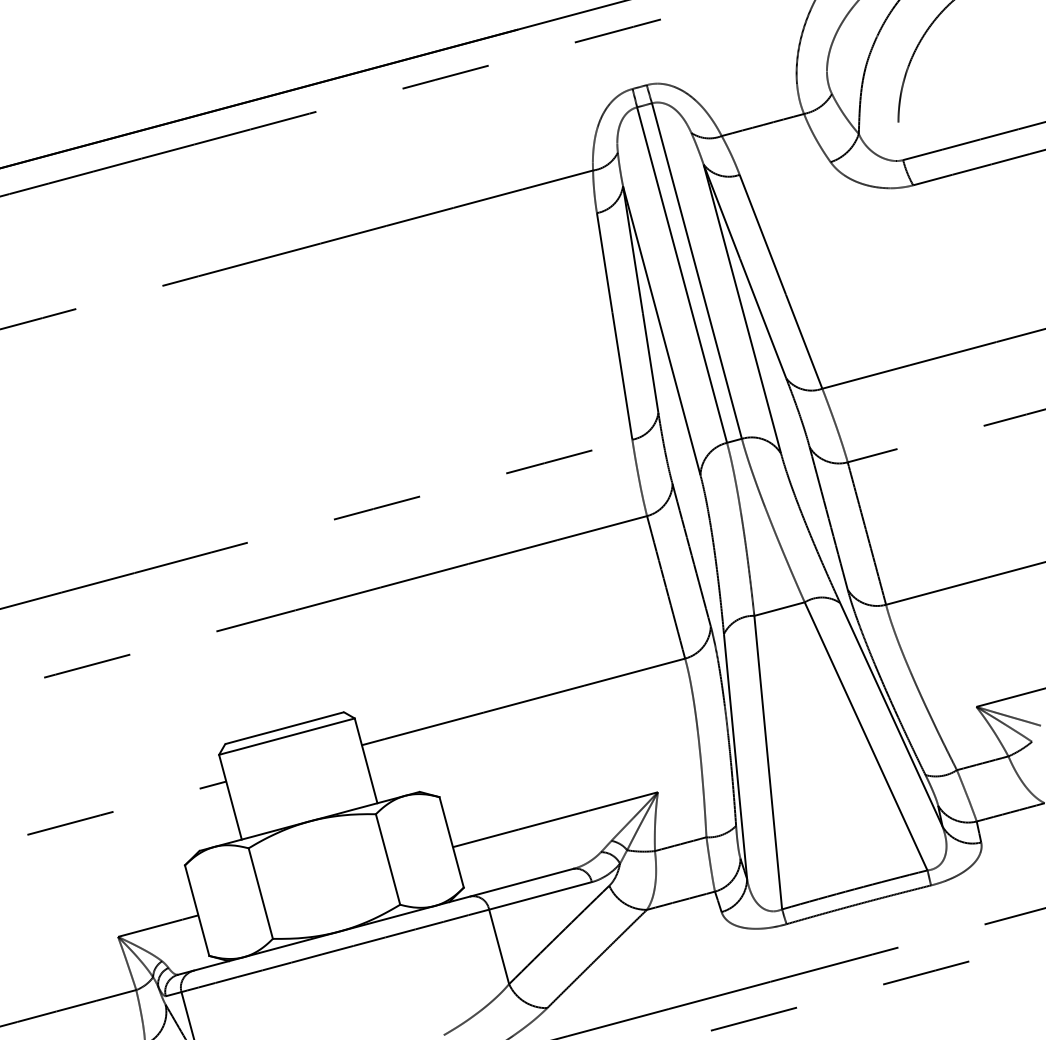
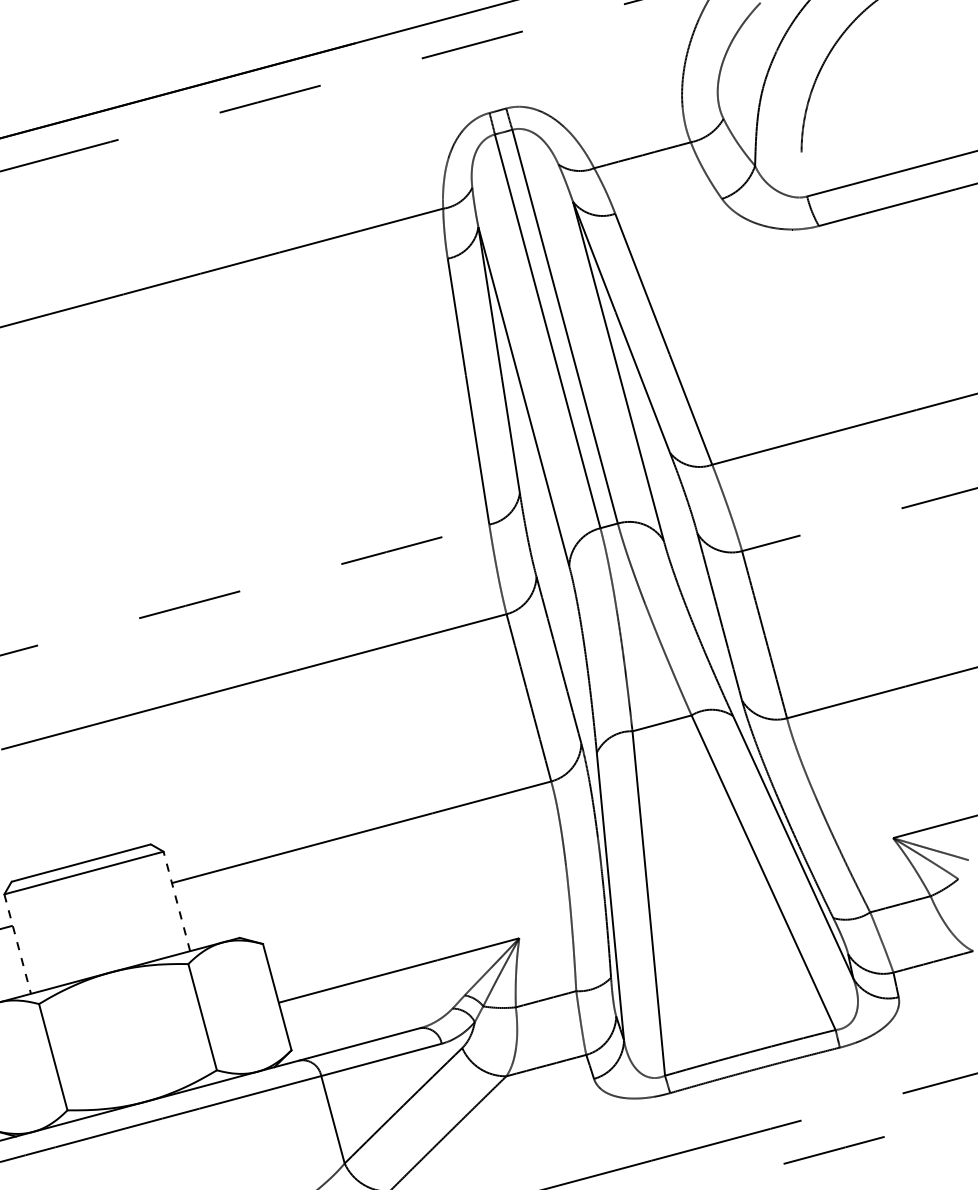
line: (366, 760) -> (177, 901), solid -> dashed
line: (230, 797) -> (17, 944), solid -> dashed

